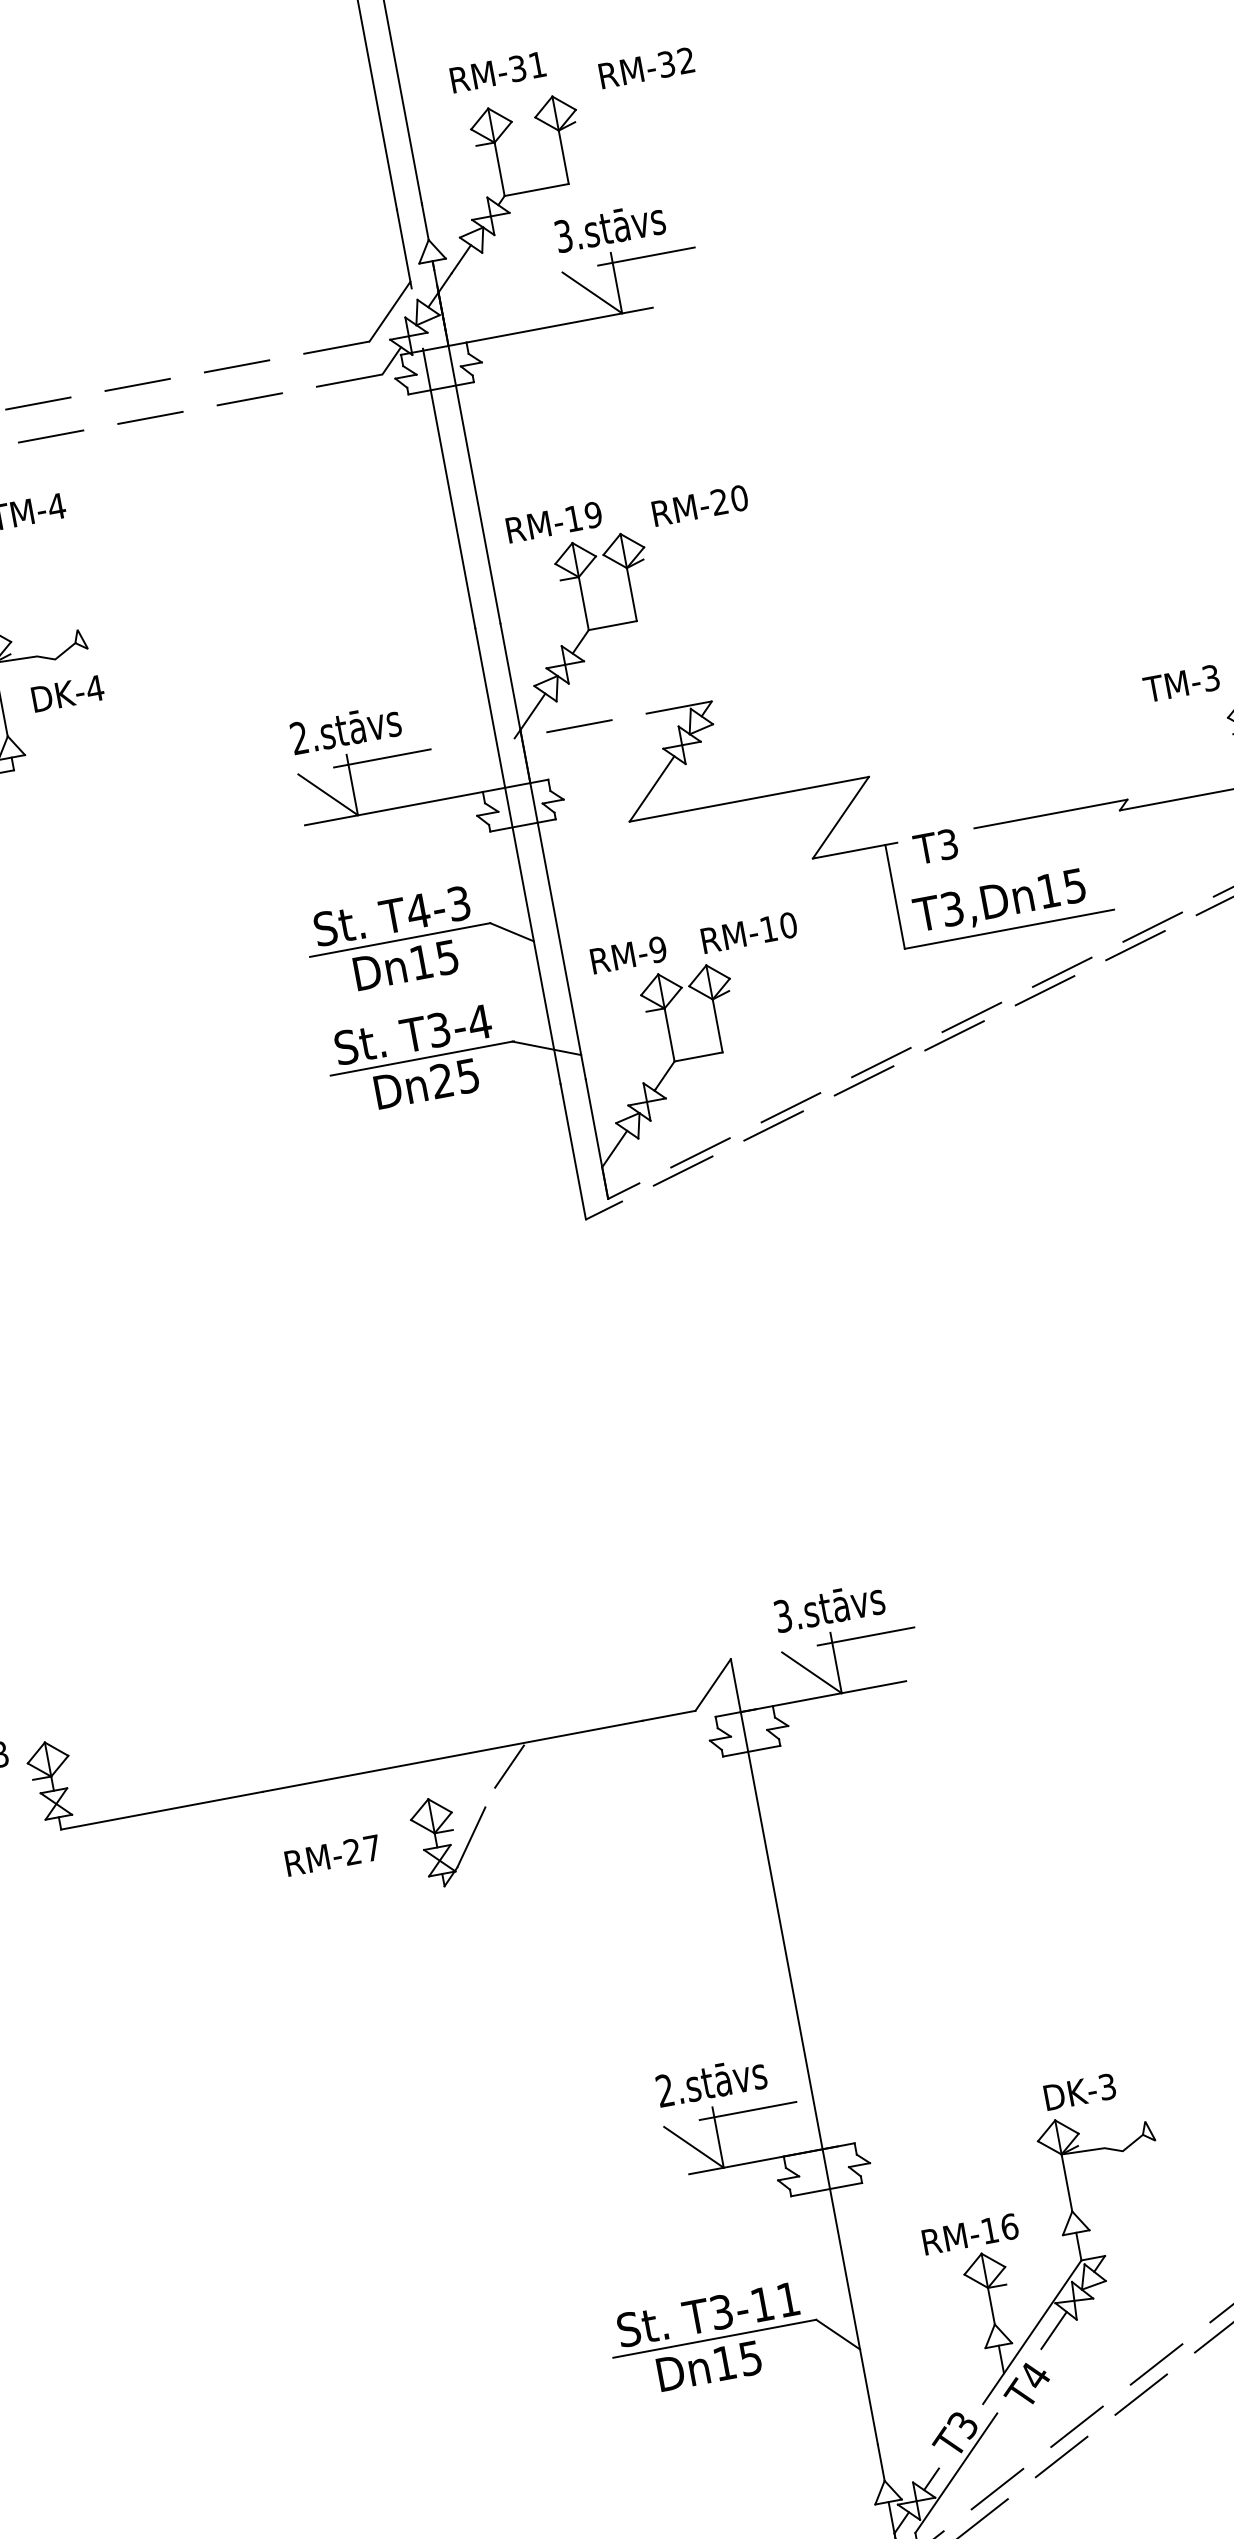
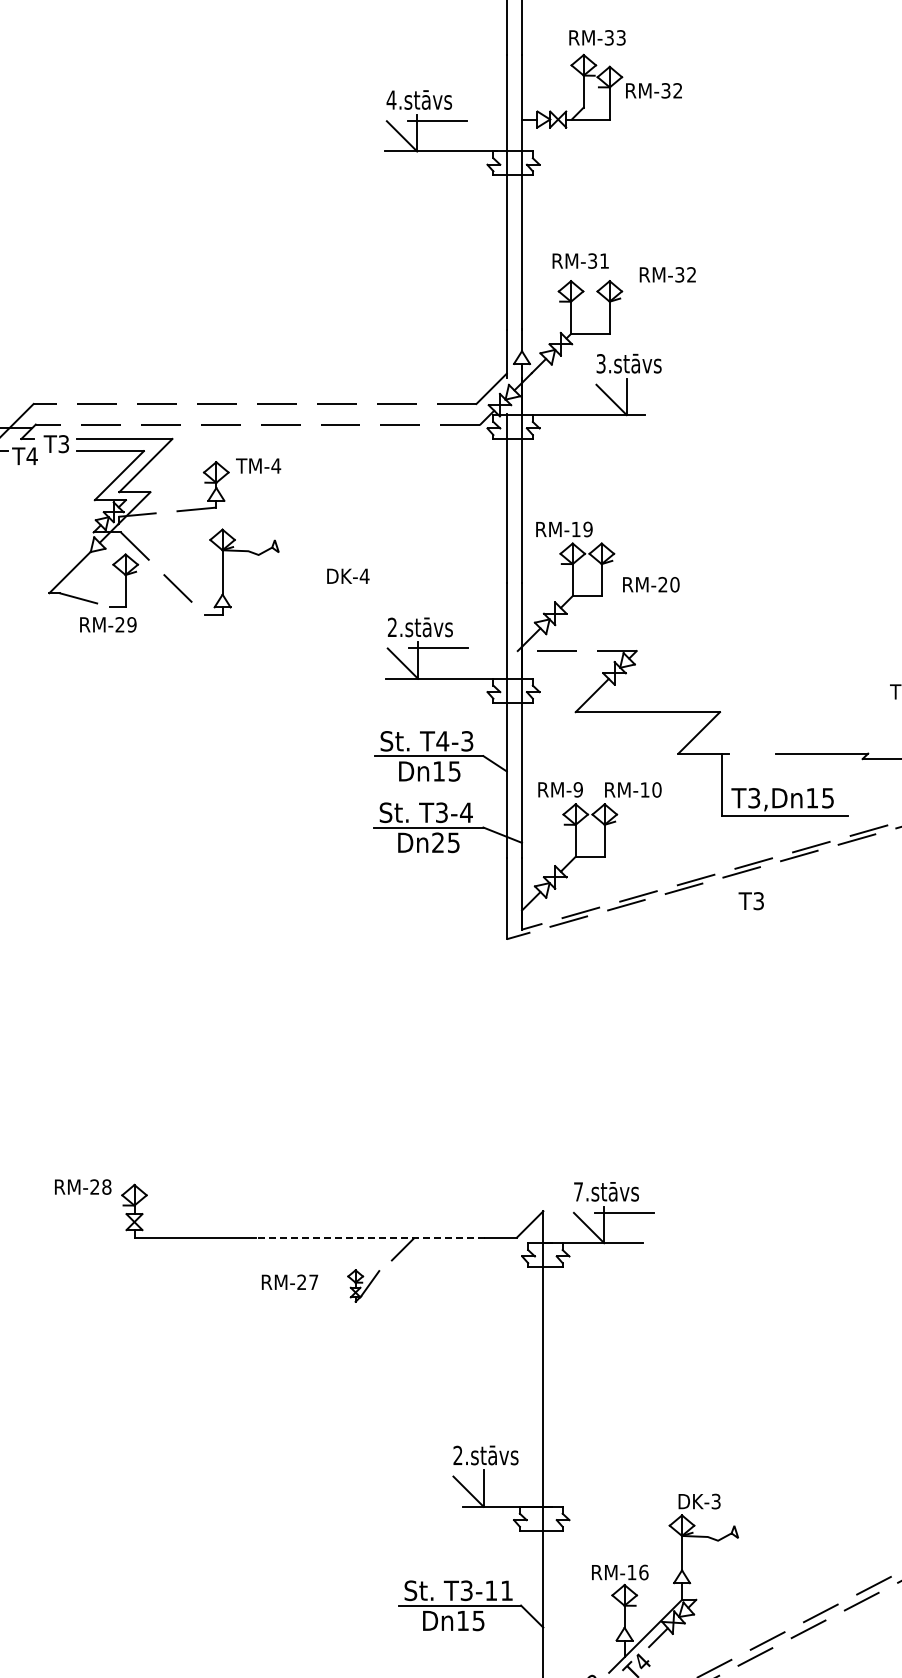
line: (645, 256) -> (646, 384), removed
text: (700, 505) -> (651, 584), moved
text: (68, 692) -> (348, 575), moved
text: (934, 847) -> (750, 901), moved
text: (783, 1615) -> (578, 1191), 3.stāvs -> 7.stāvs
line: (452, 1756) -> (370, 1237), solid -> dashed
part: (452, 1838) -> (361, 1285), size x0.6
line: (747, 2111) -> (503, 1476), removed

